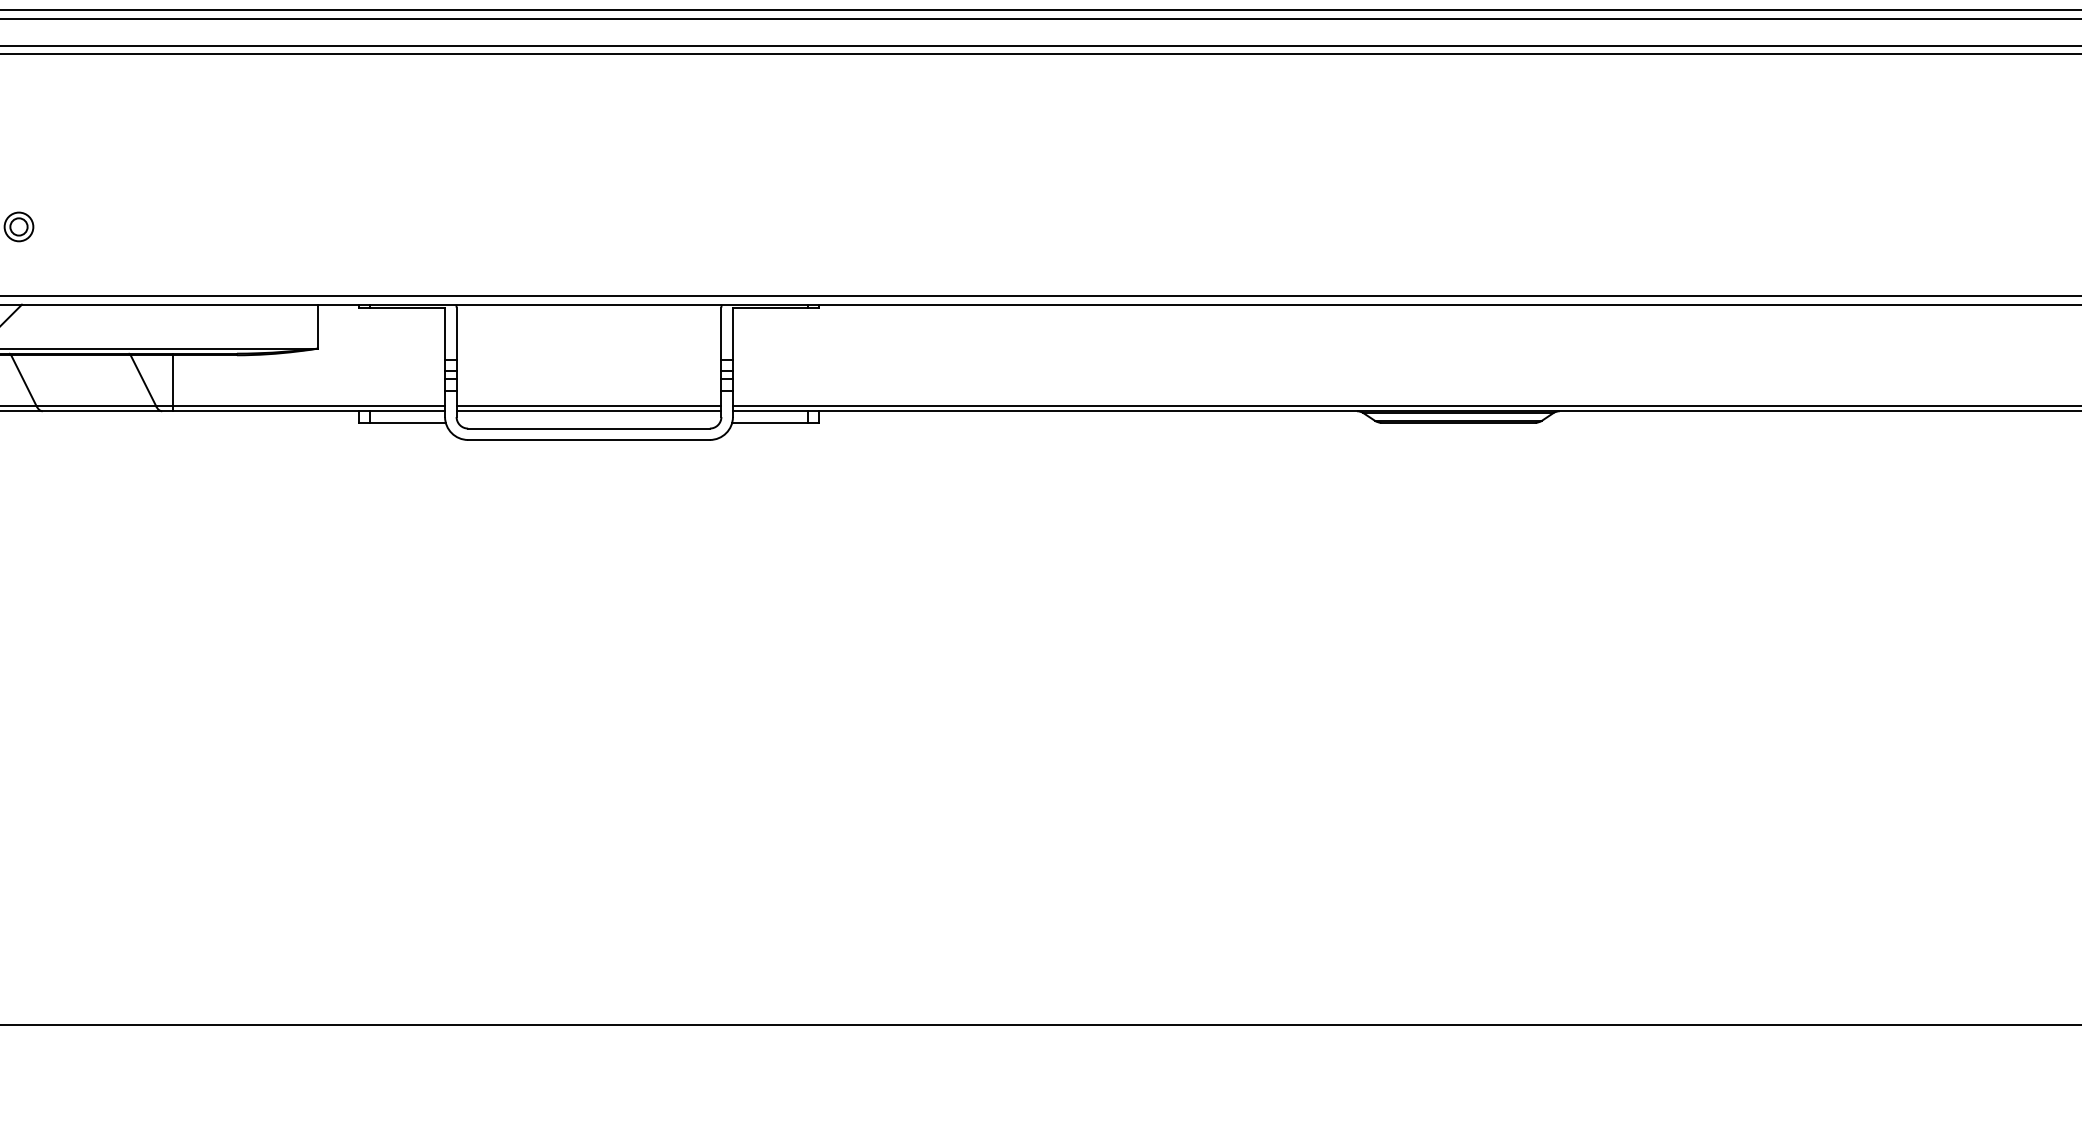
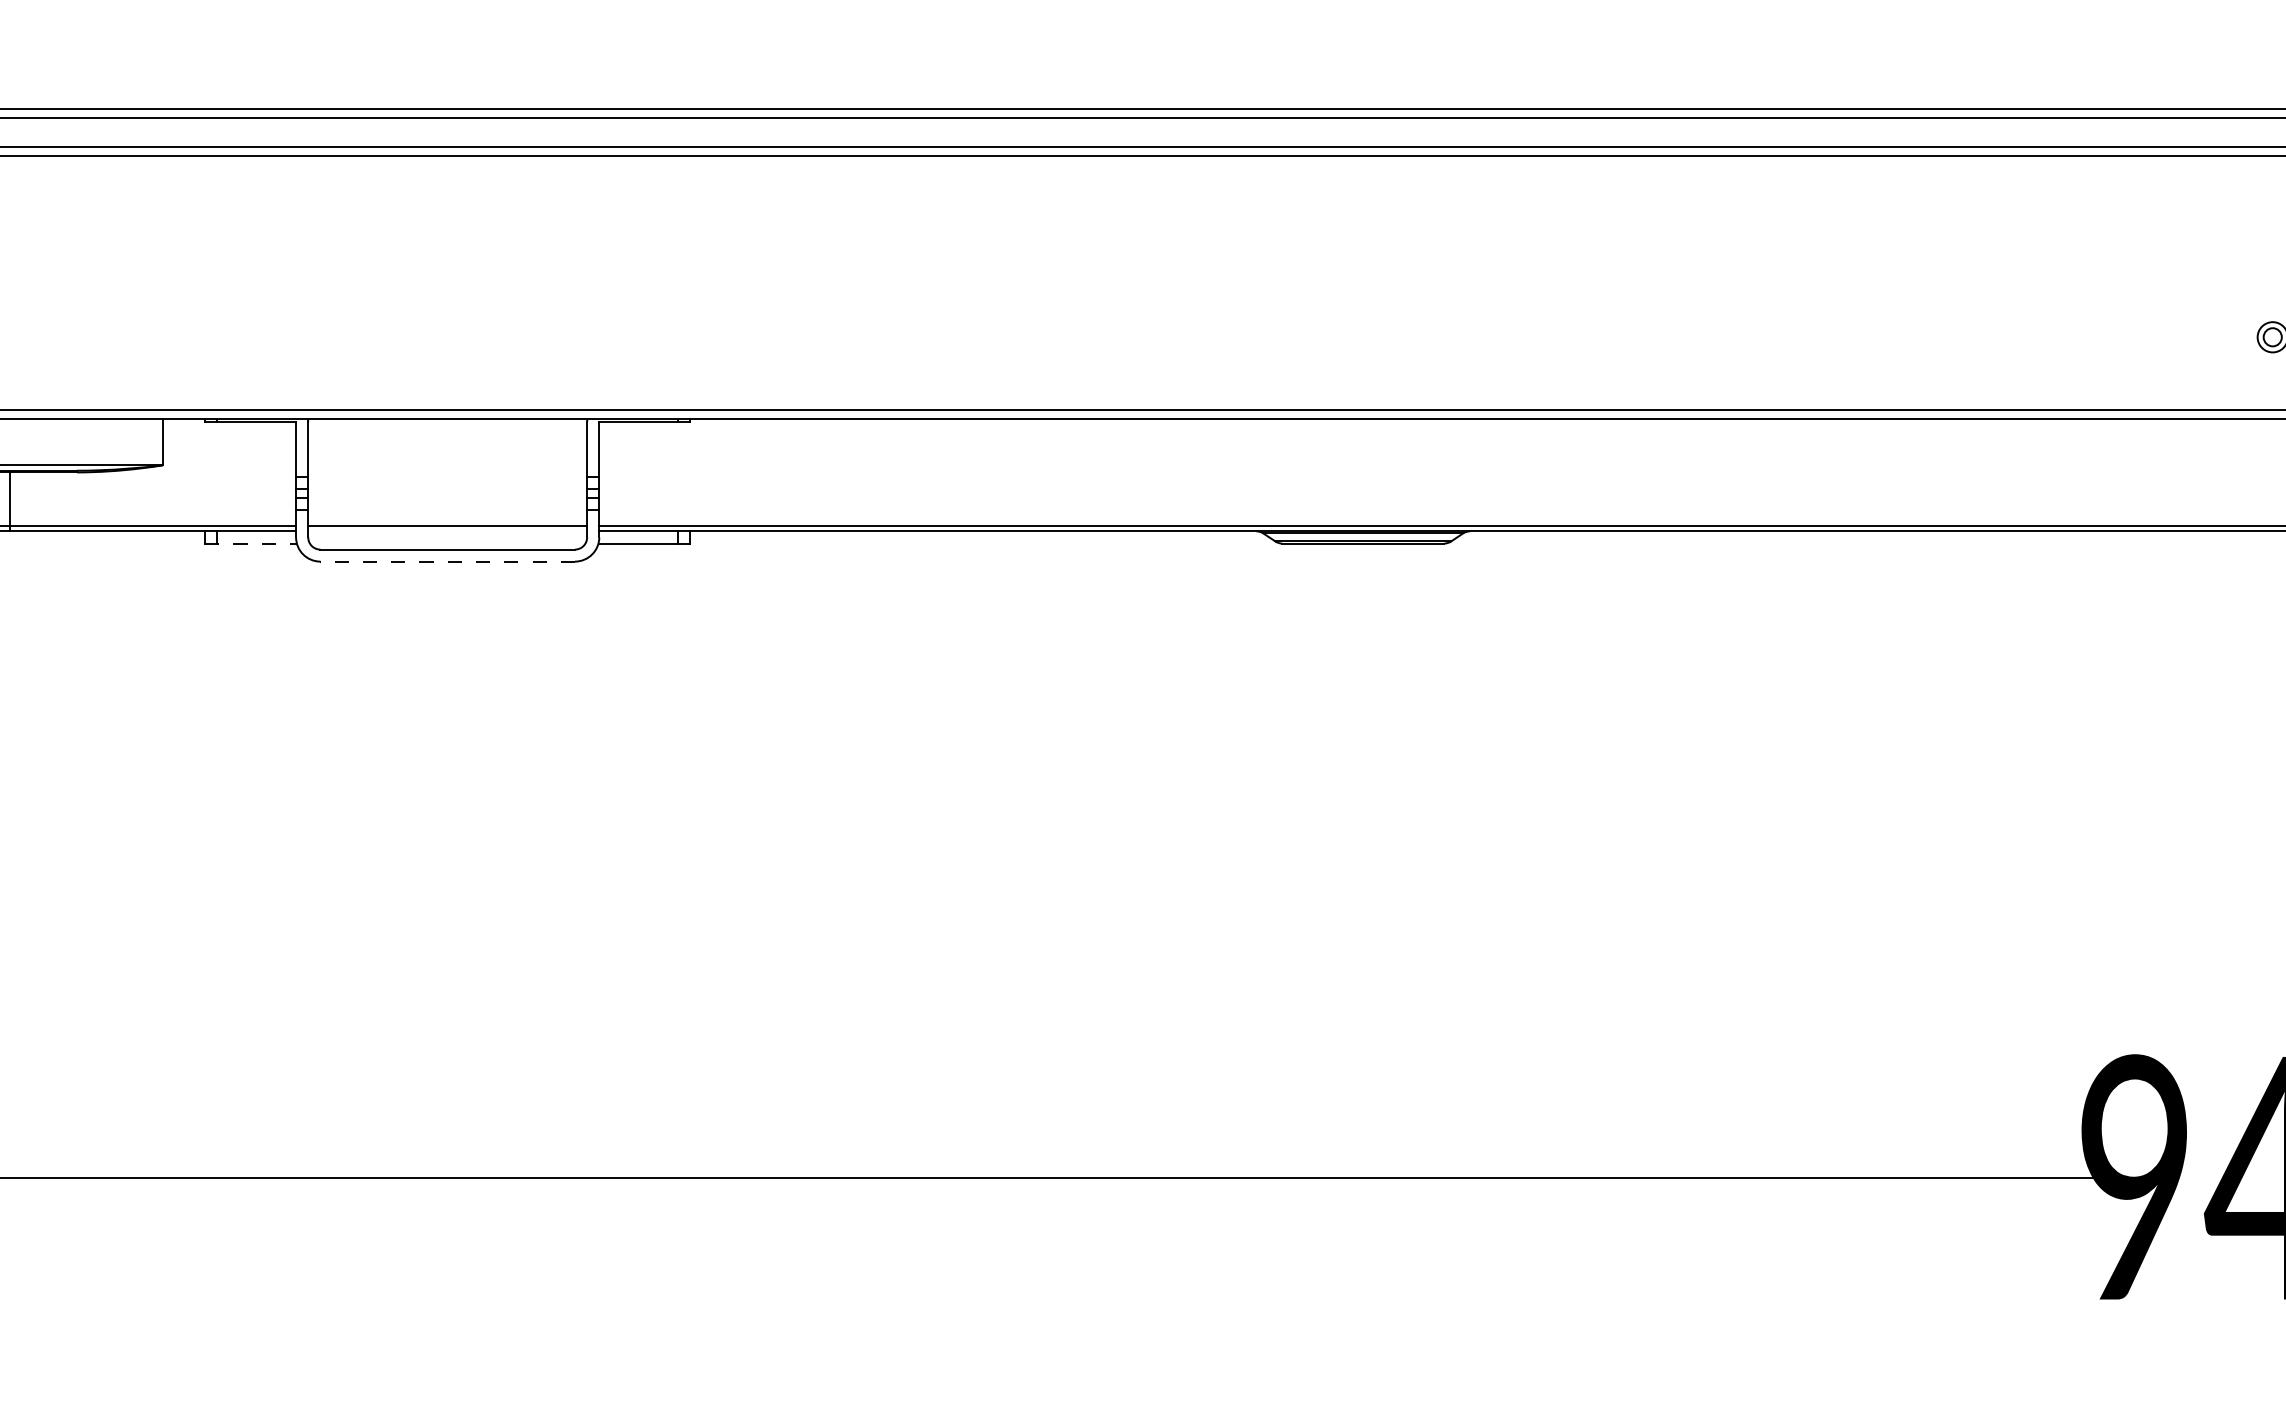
line: (588, 411) -> (447, 531), removed
line: (402, 422) -> (251, 543), solid -> dashed
line: (588, 439) -> (447, 561), solid -> dashed

